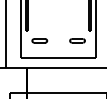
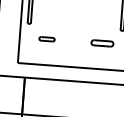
part: (39, 40) -> (46, 38), size x0.7

